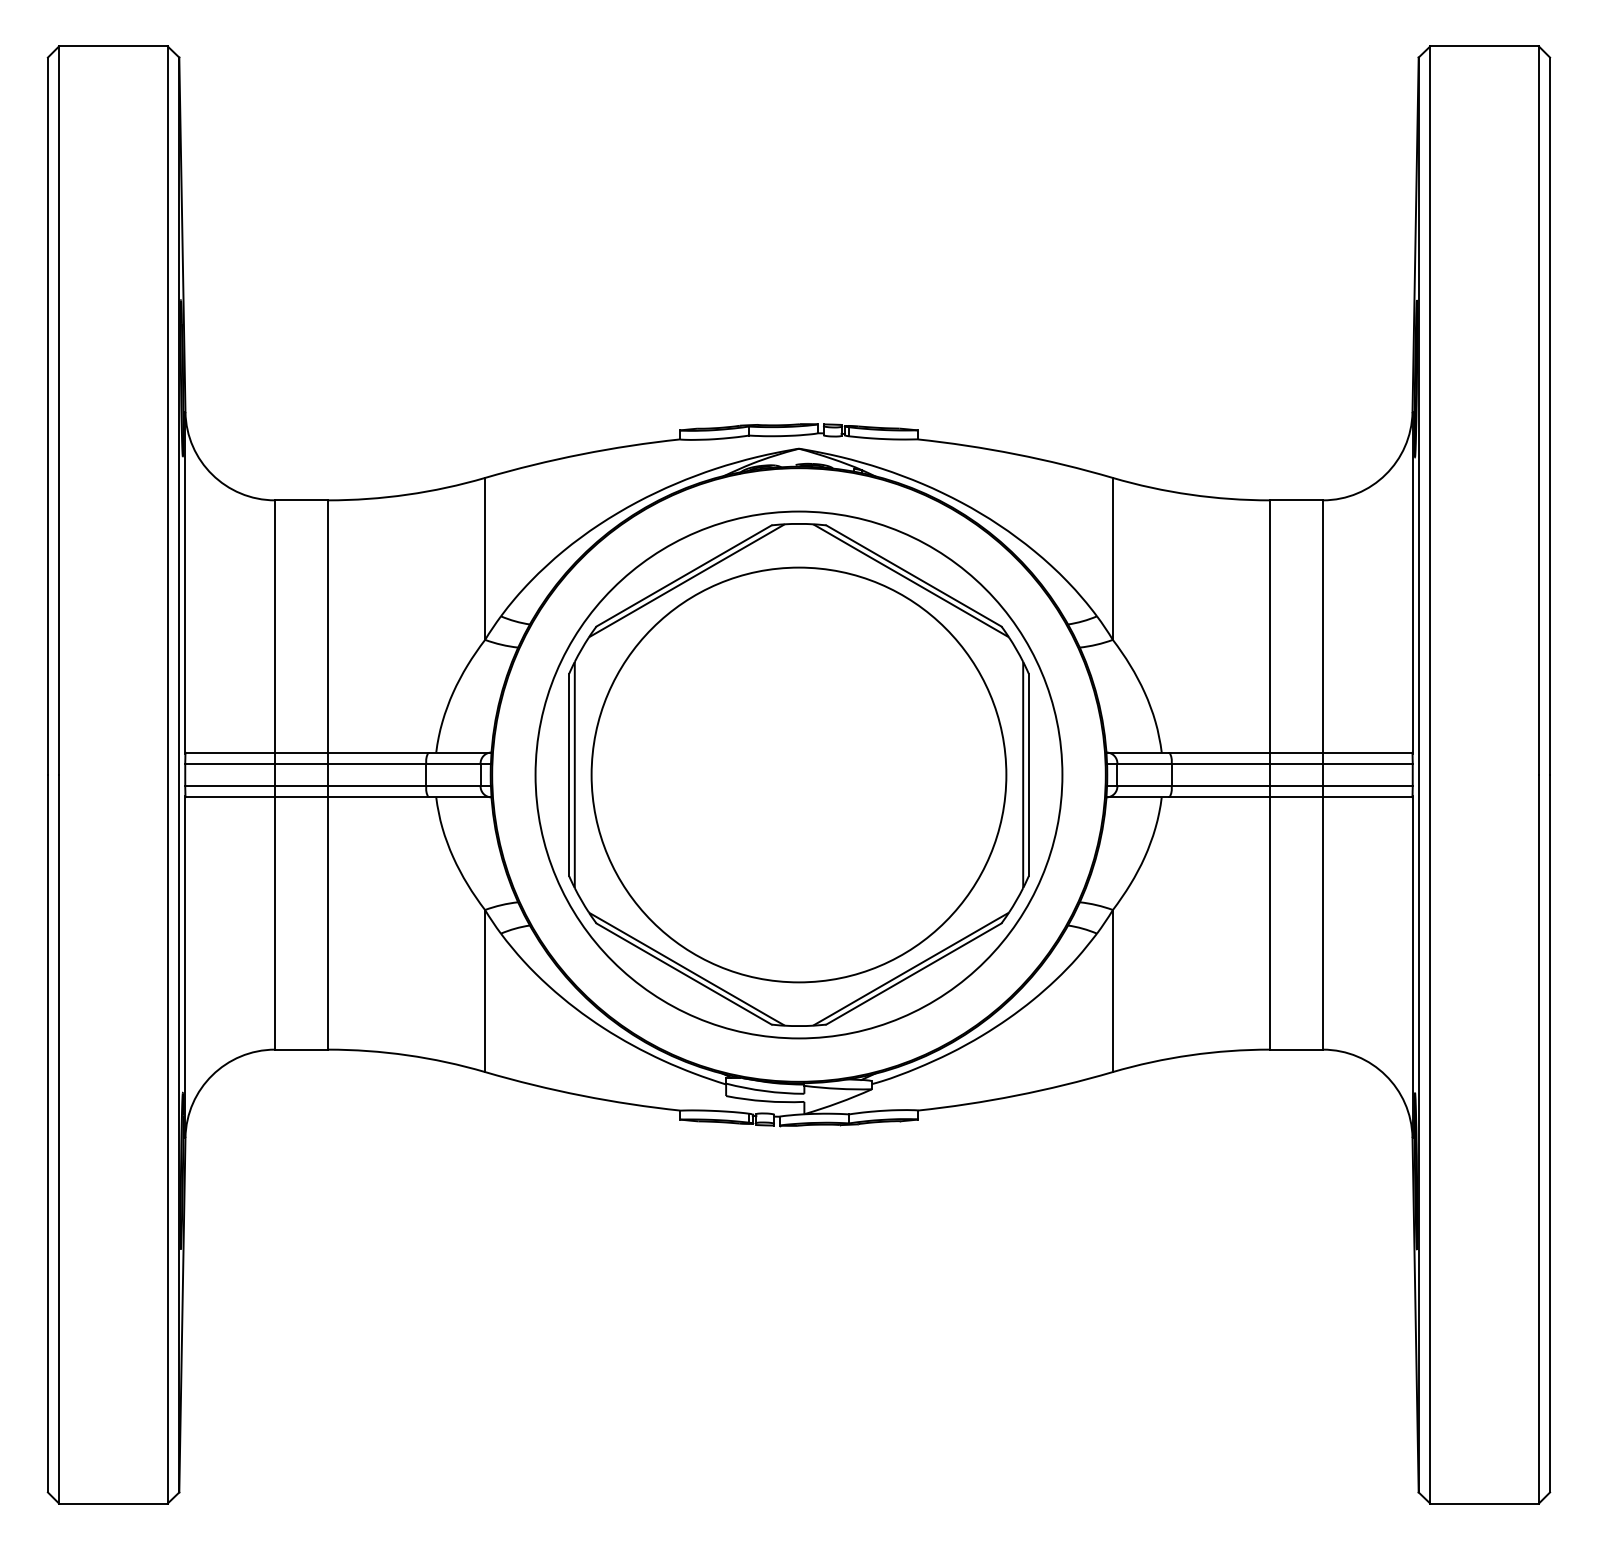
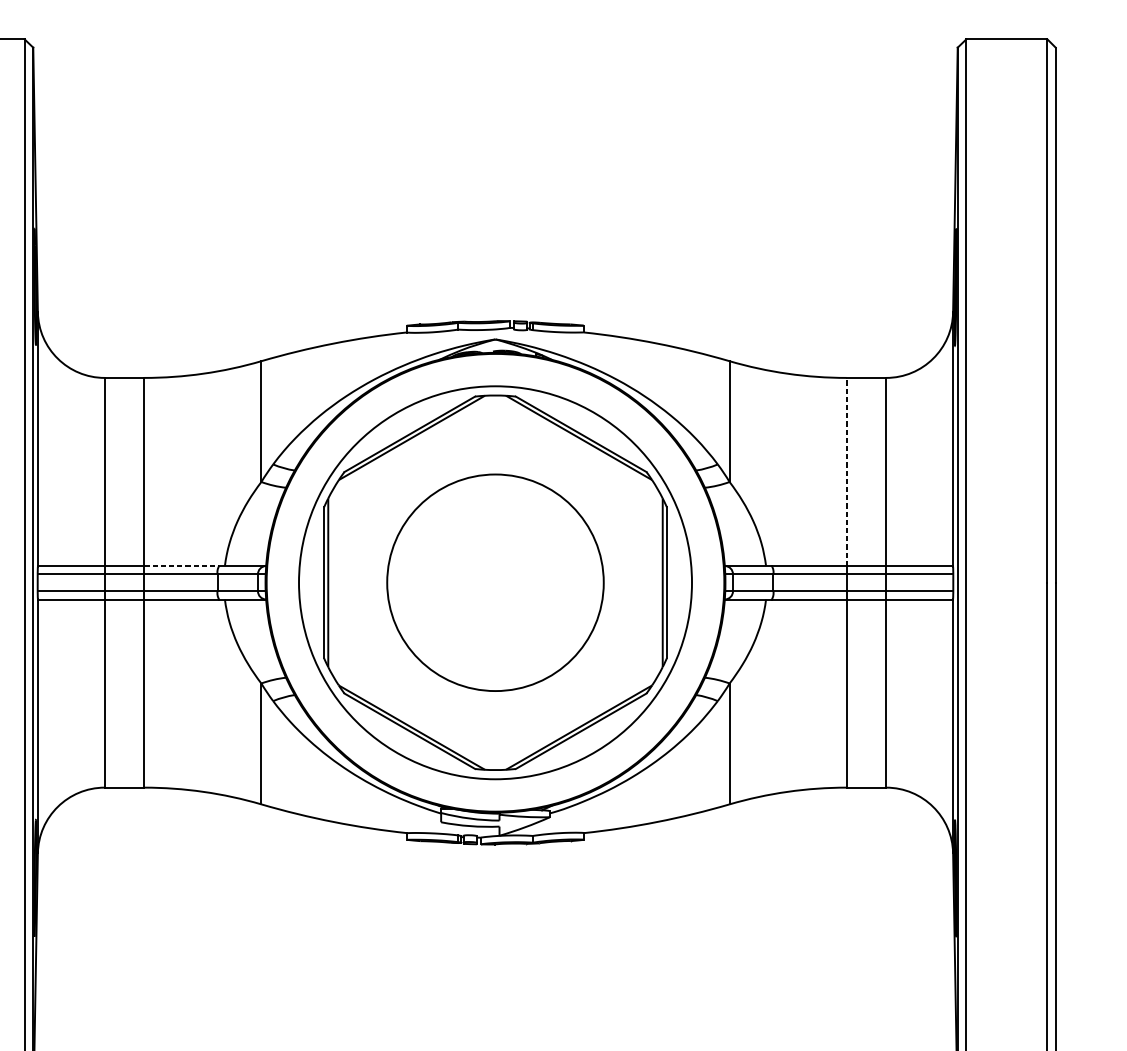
line: (1269, 625) -> (846, 471), solid -> dashed
line: (378, 752) -> (181, 566), solid -> dashed
circle: (798, 774) -> (495, 582), size x0.7

